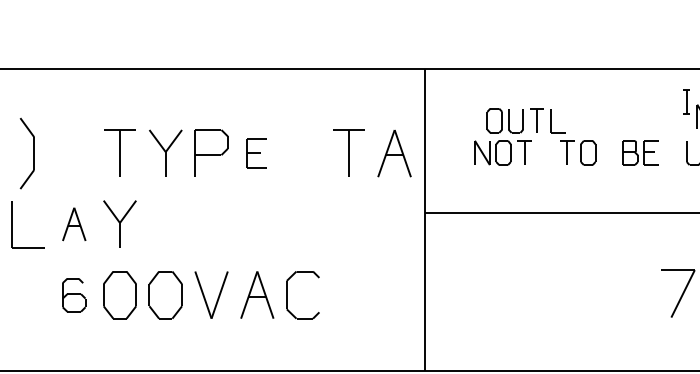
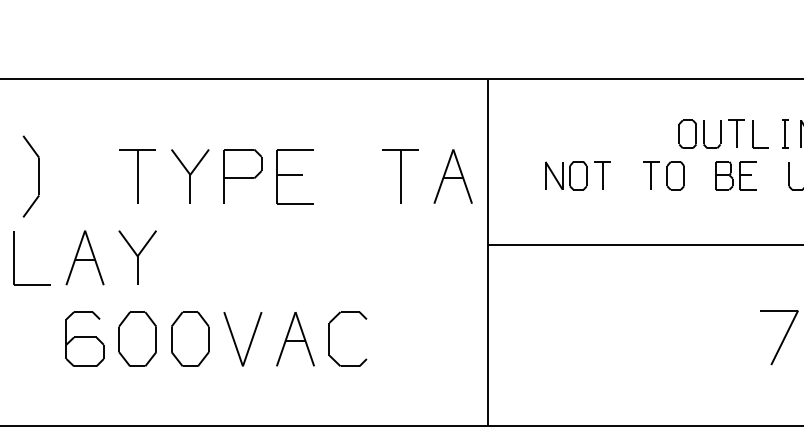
part: (686, 101) -> (785, 133), moved
part: (525, 120) -> (723, 133), moved
part: (256, 153) -> (294, 176), size x1.67
part: (74, 224) -> (85, 258), size x1.43
part: (73, 295) -> (84, 339), size x1.43

